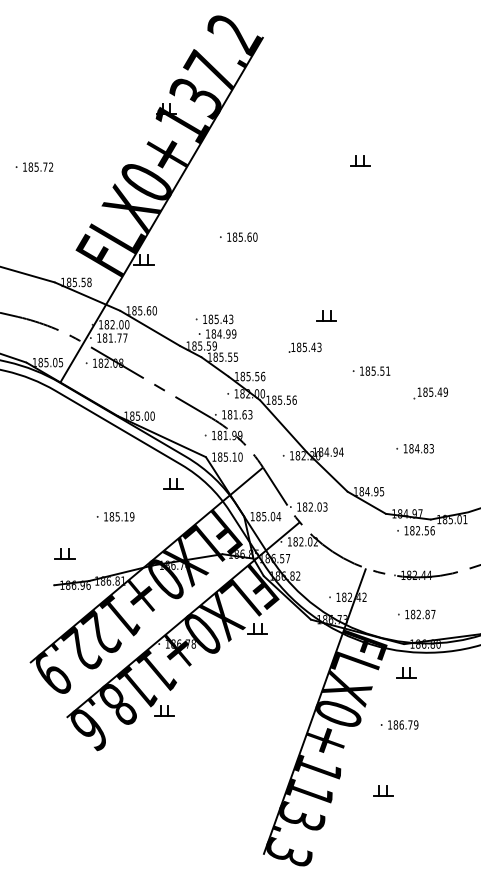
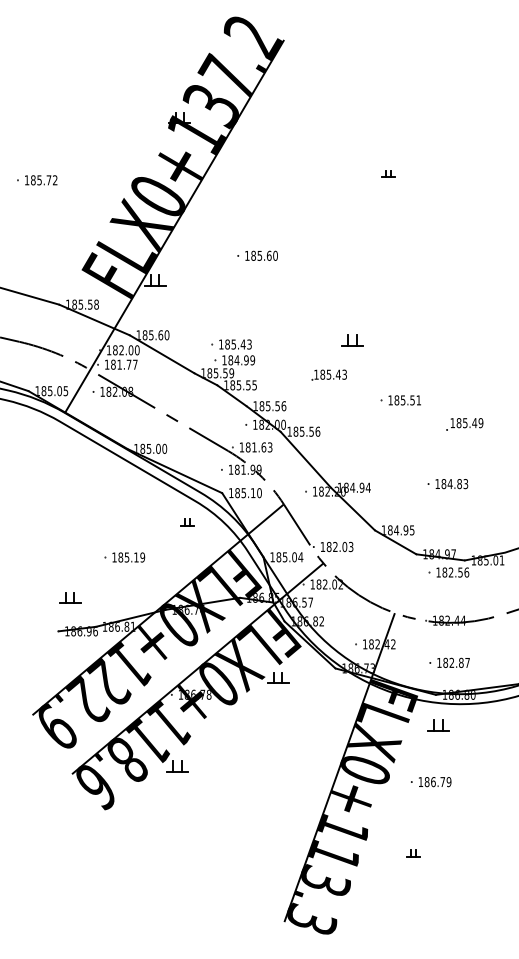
part: (360, 160) -> (388, 173), size x0.6
part: (173, 484) -> (187, 522), size x0.6
part: (383, 791) -> (413, 853), size x0.6

